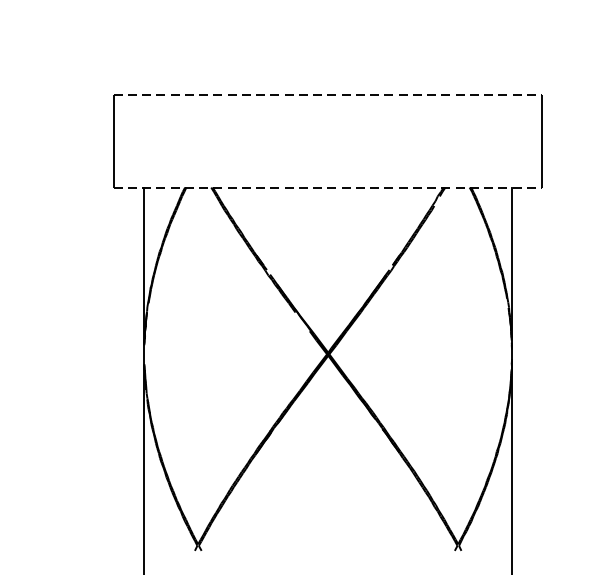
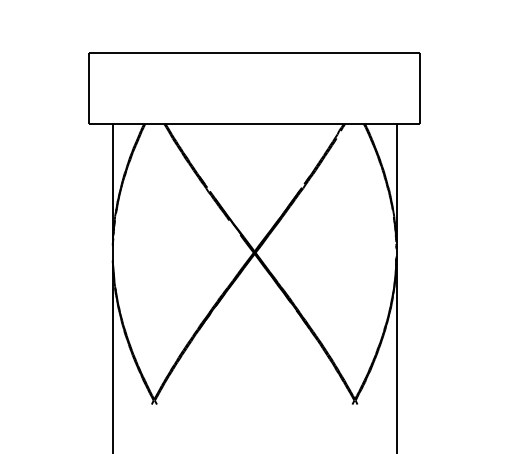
line: (329, 94) -> (255, 52), dashed -> solid
line: (329, 188) -> (255, 124), dashed -> solid

